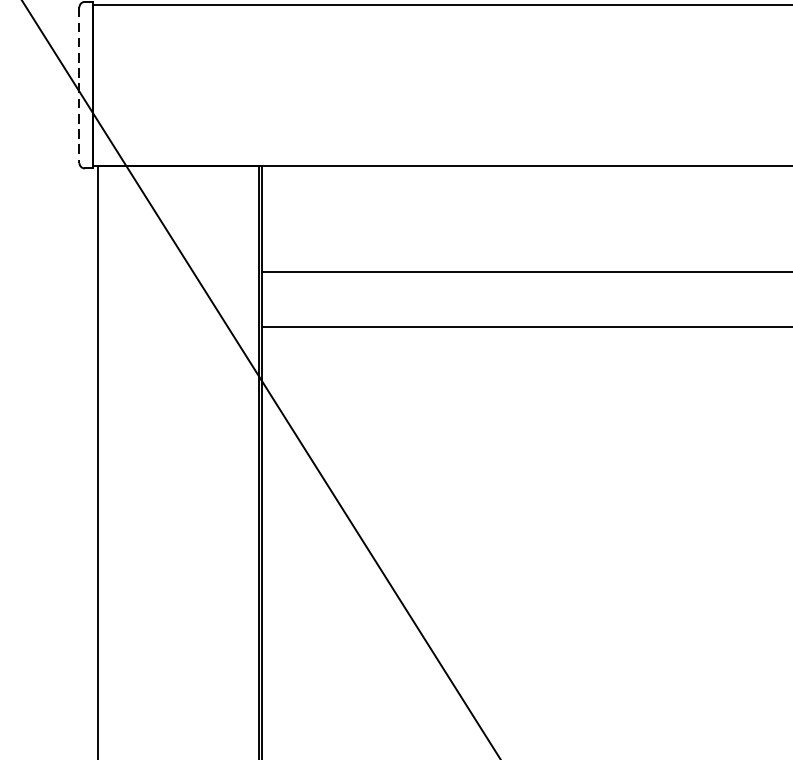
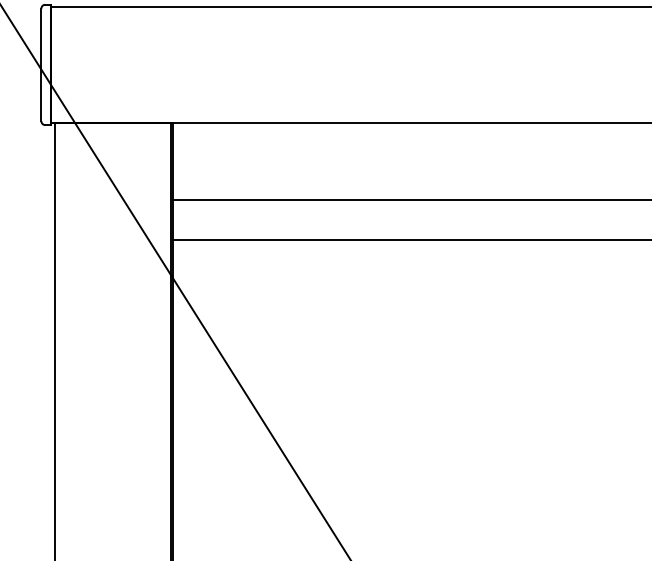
line: (79, 85) -> (41, 65), dashed -> solid

